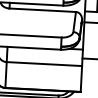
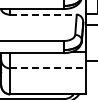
line: (43, 10) -> (44, 14), solid -> dashed
line: (43, 64) -> (47, 68), solid -> dashed

